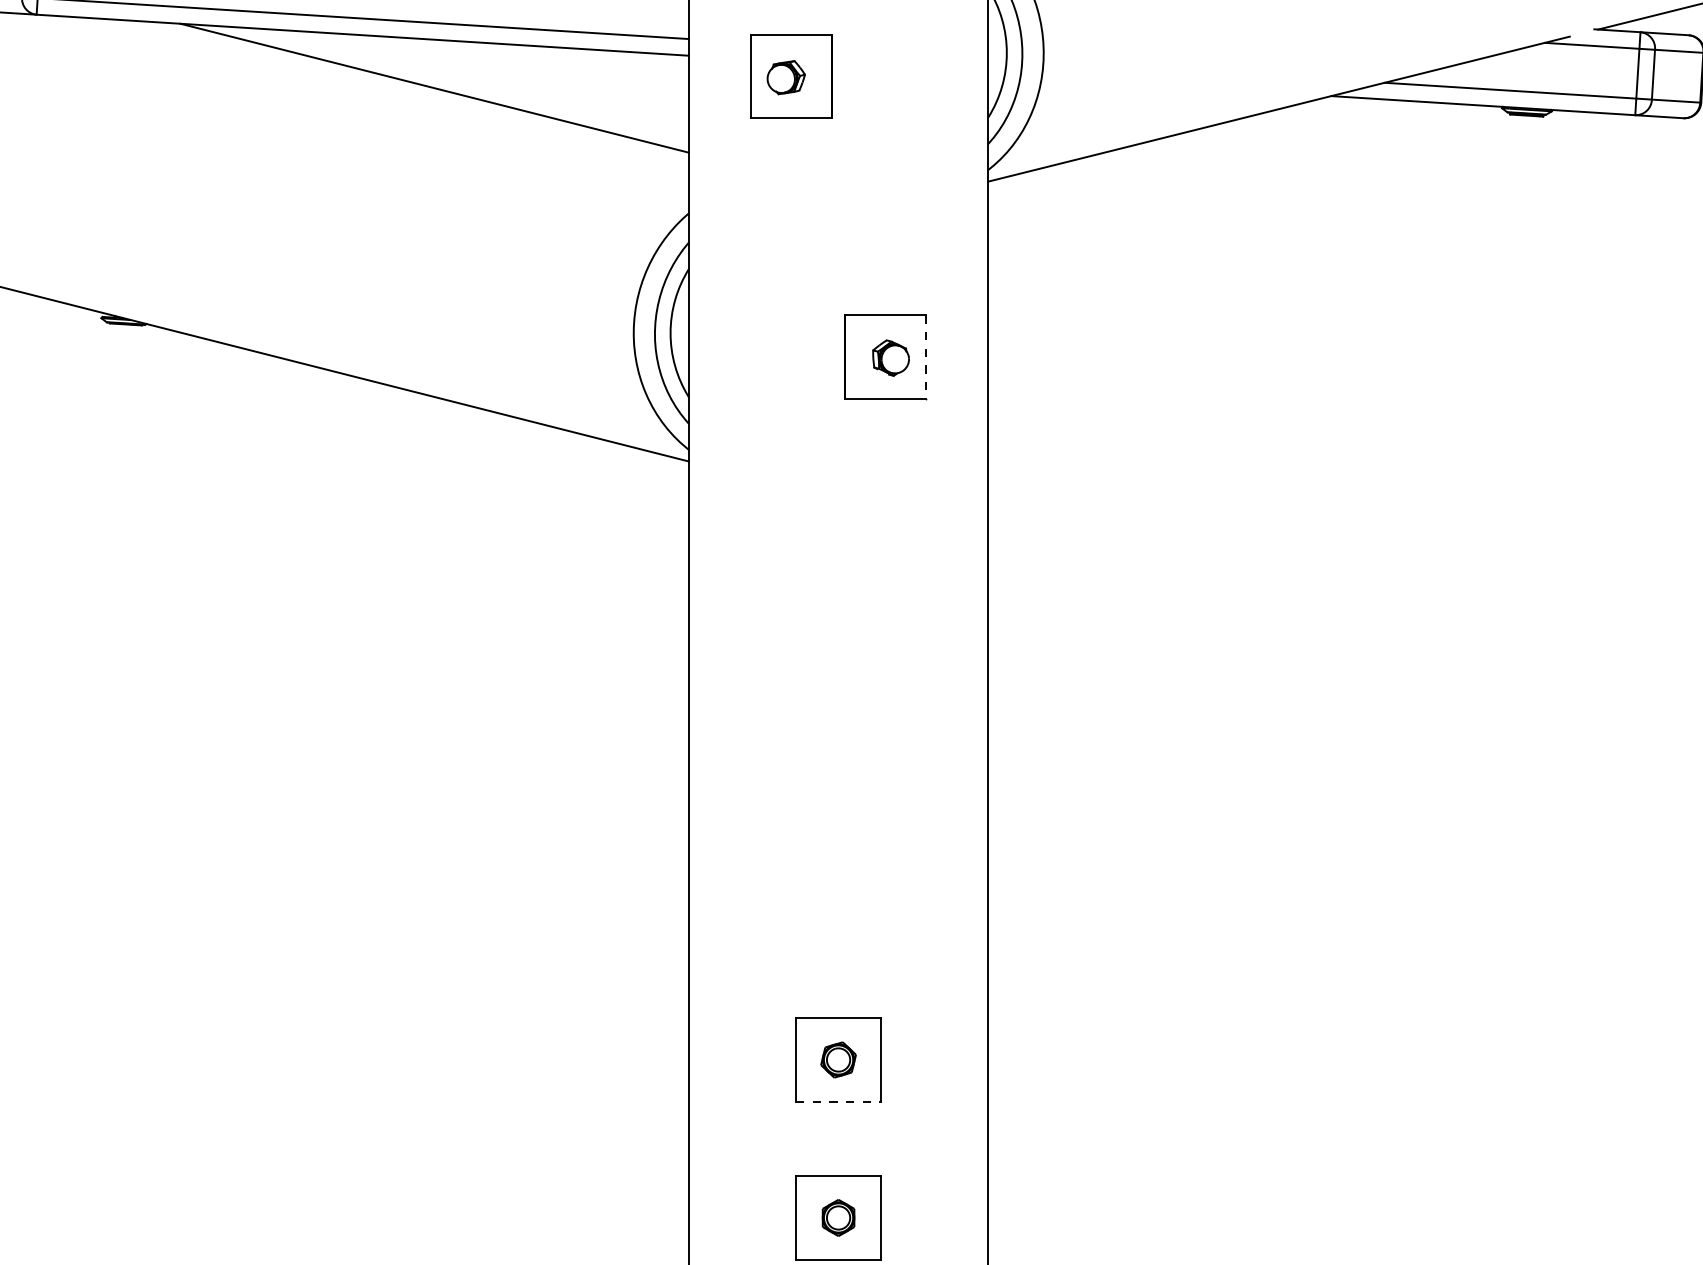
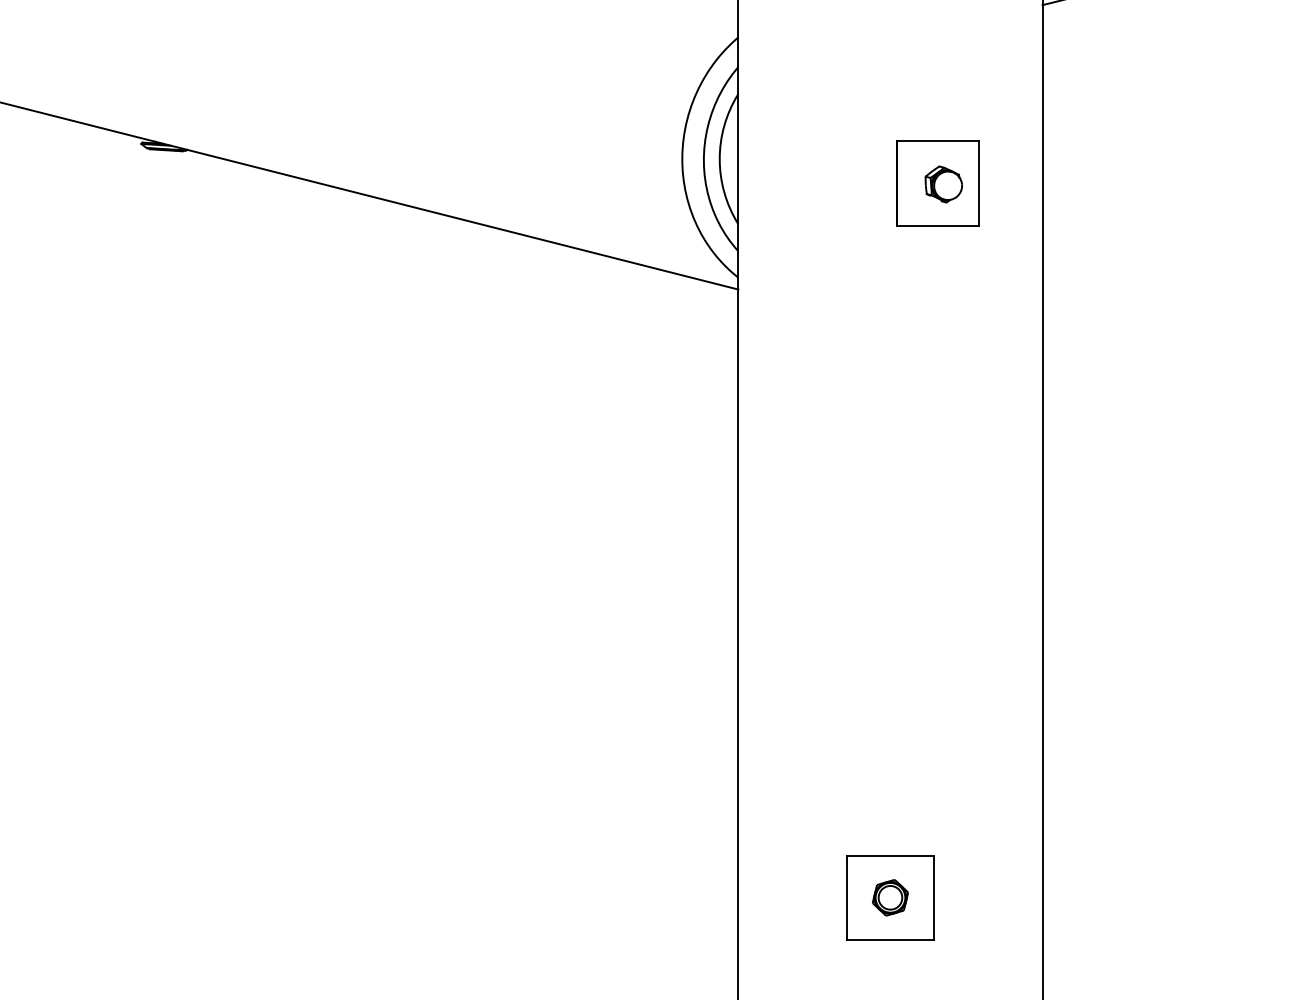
line: (925, 357) -> (978, 183), dashed -> solid
line: (839, 1101) -> (891, 939), dashed -> solid

